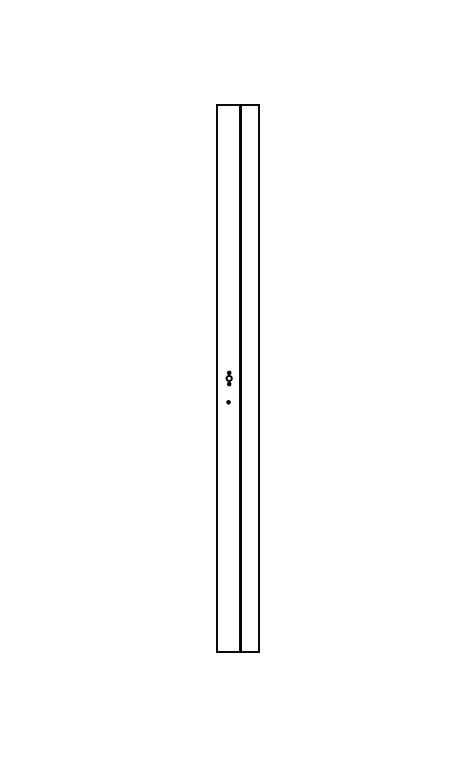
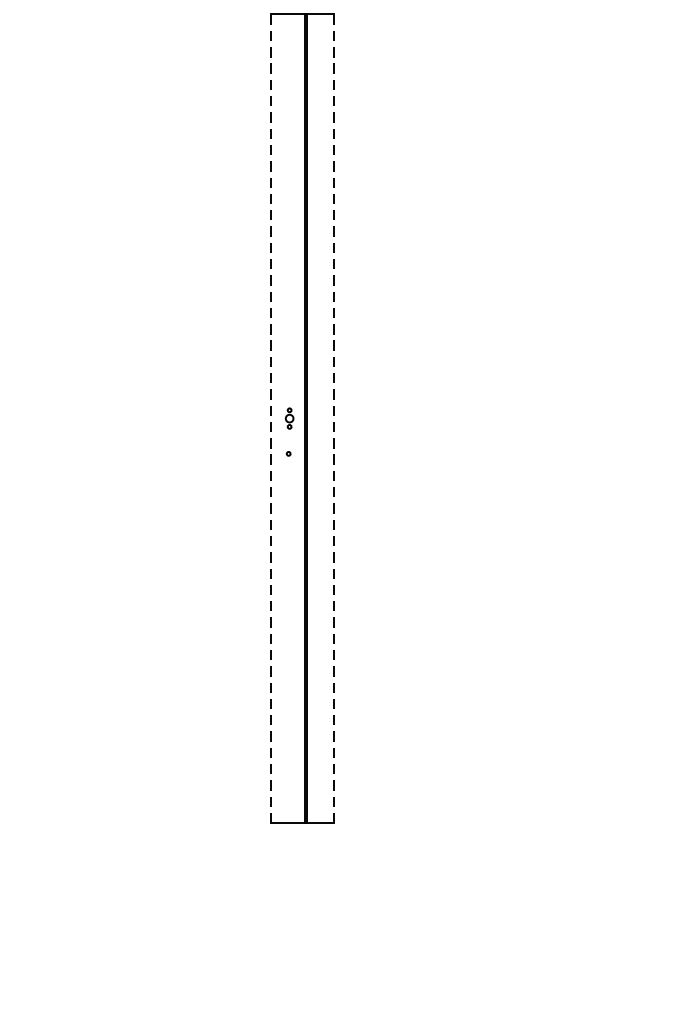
line: (216, 378) -> (270, 418), solid -> dashed
line: (259, 378) -> (334, 418), solid -> dashed

